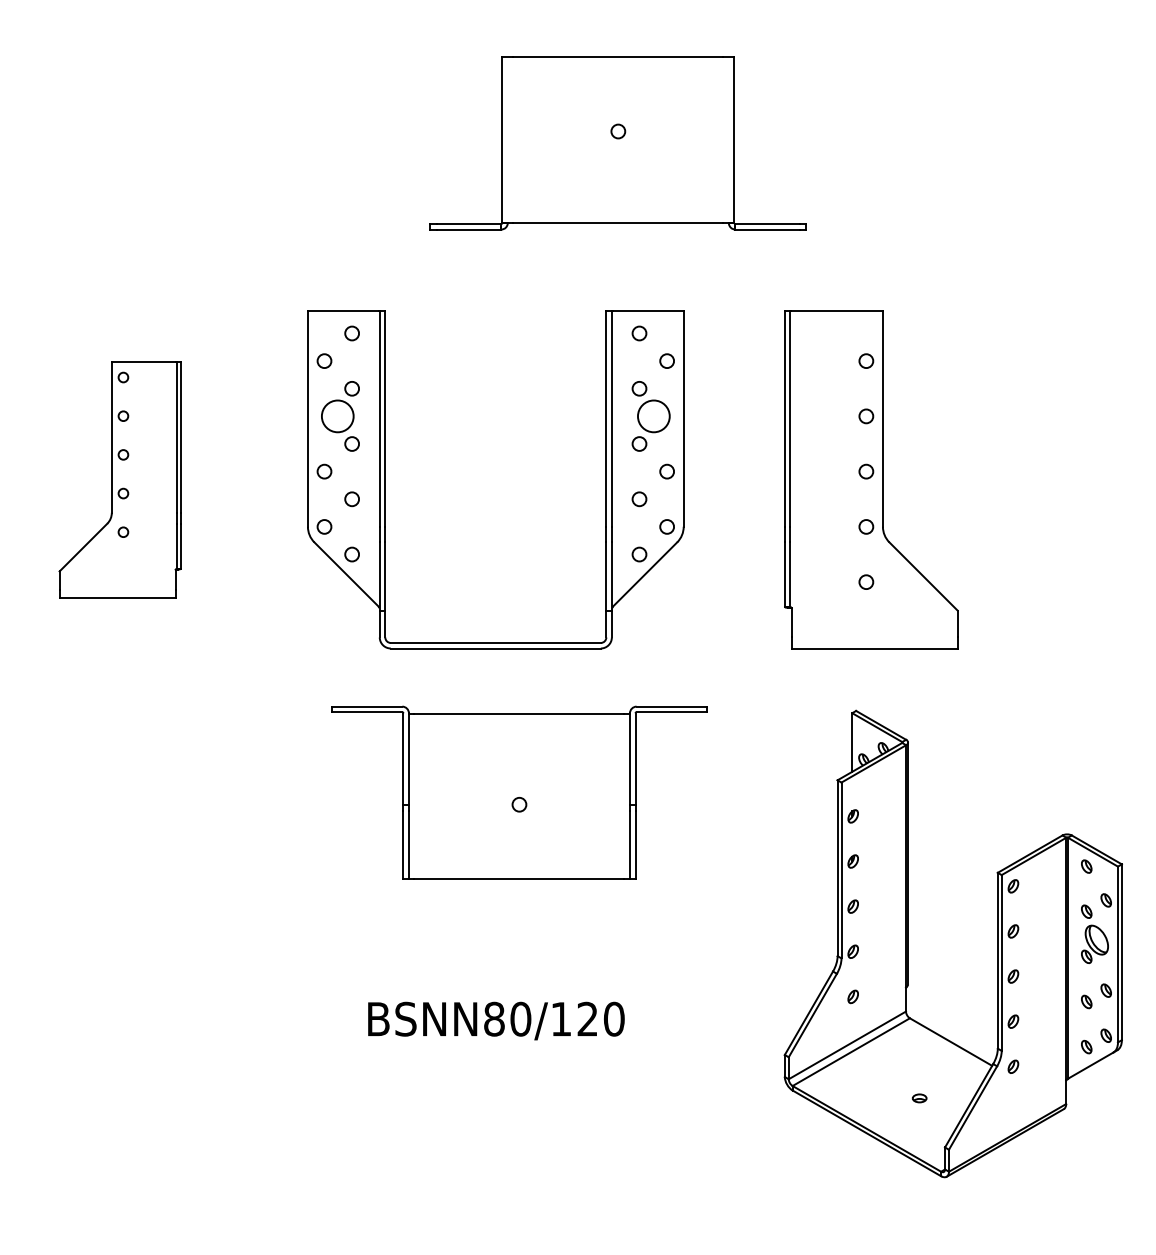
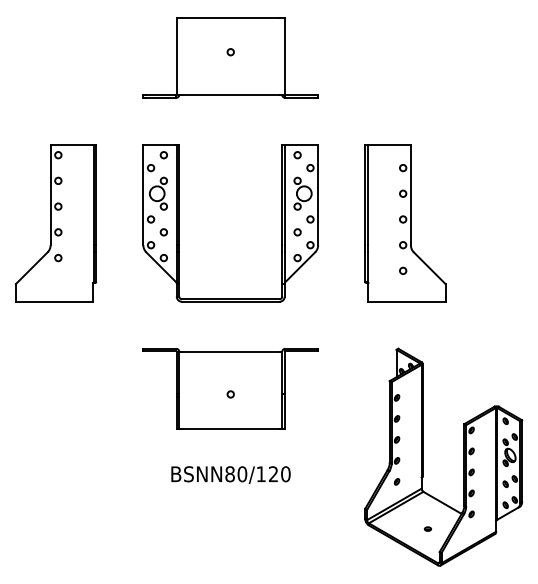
part: (617, 142) -> (230, 57), moved
part: (119, 480) -> (55, 223), size x1.43
part: (518, 791) -> (230, 388), moved
part: (910, 942) -> (423, 456), moved

